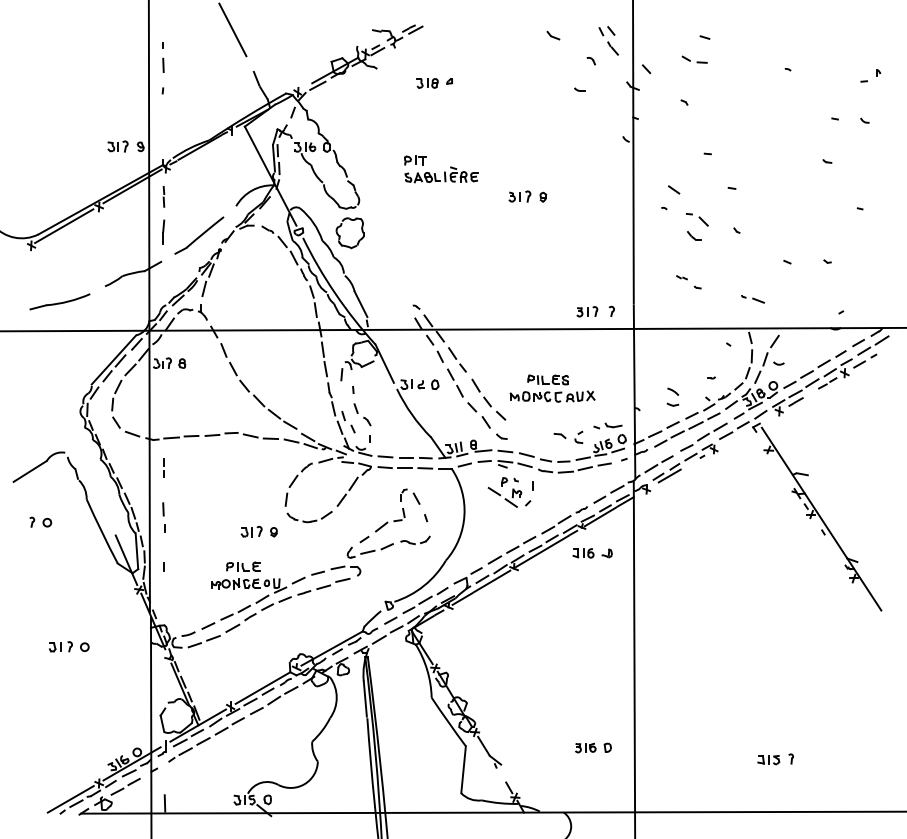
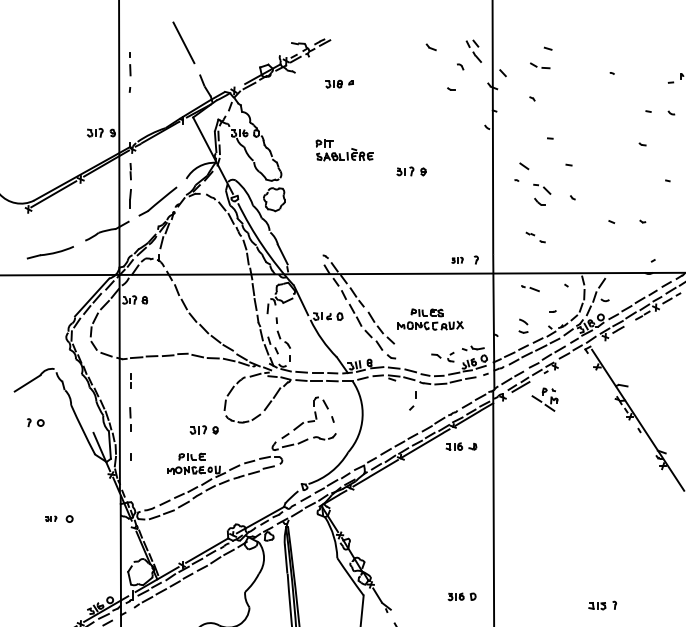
part: (752, 299) -> (530, 288), moved
part: (587, 311) -> (457, 260), size x0.7
part: (504, 492) -> (544, 399), moved
part: (60, 646) -> (50, 518), size x0.6

